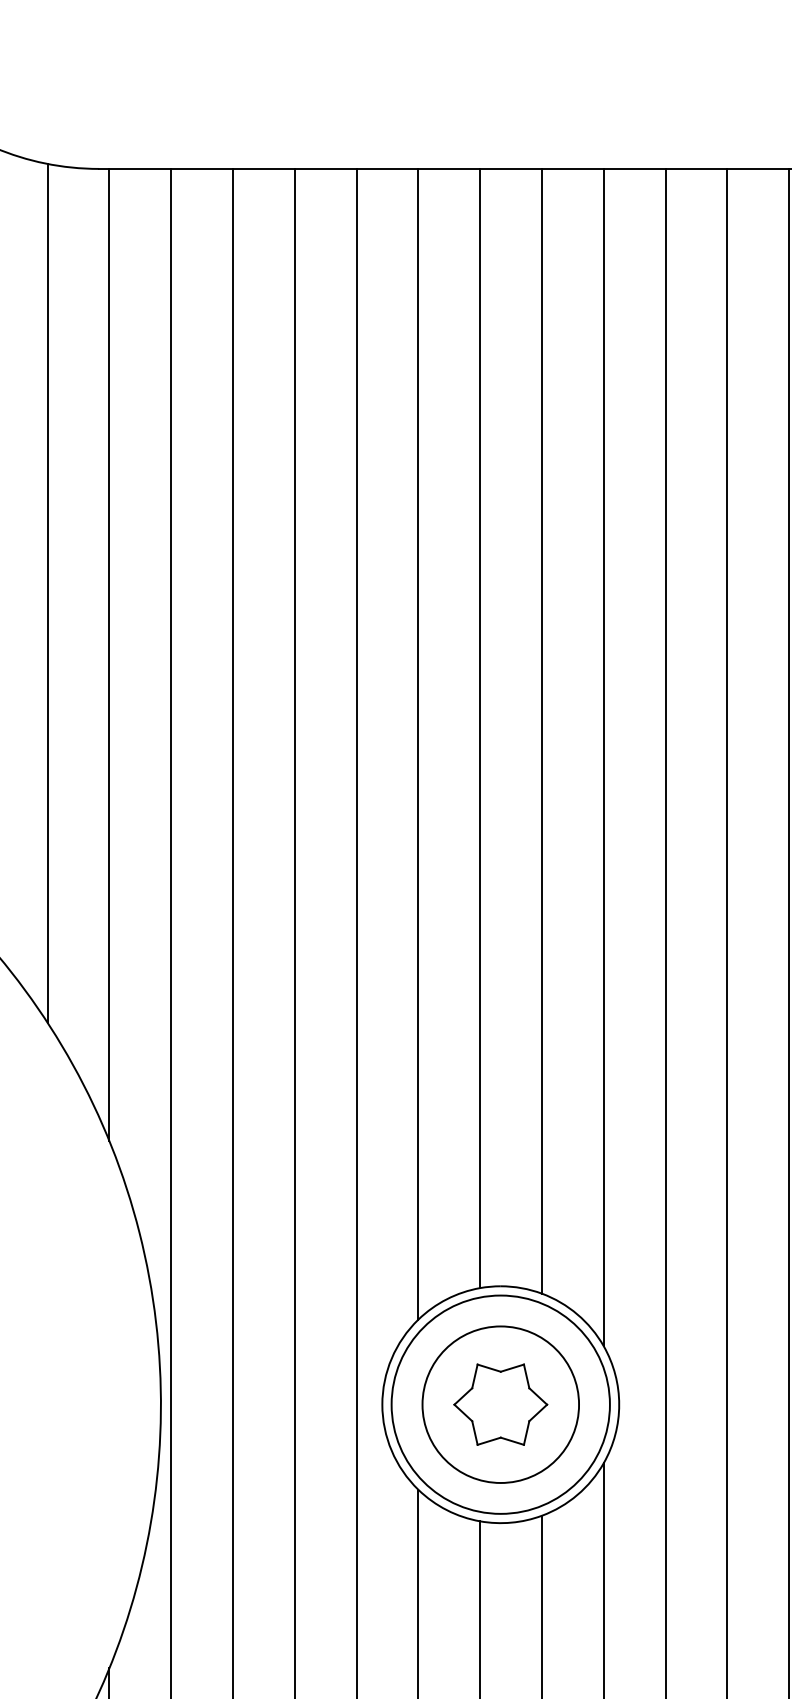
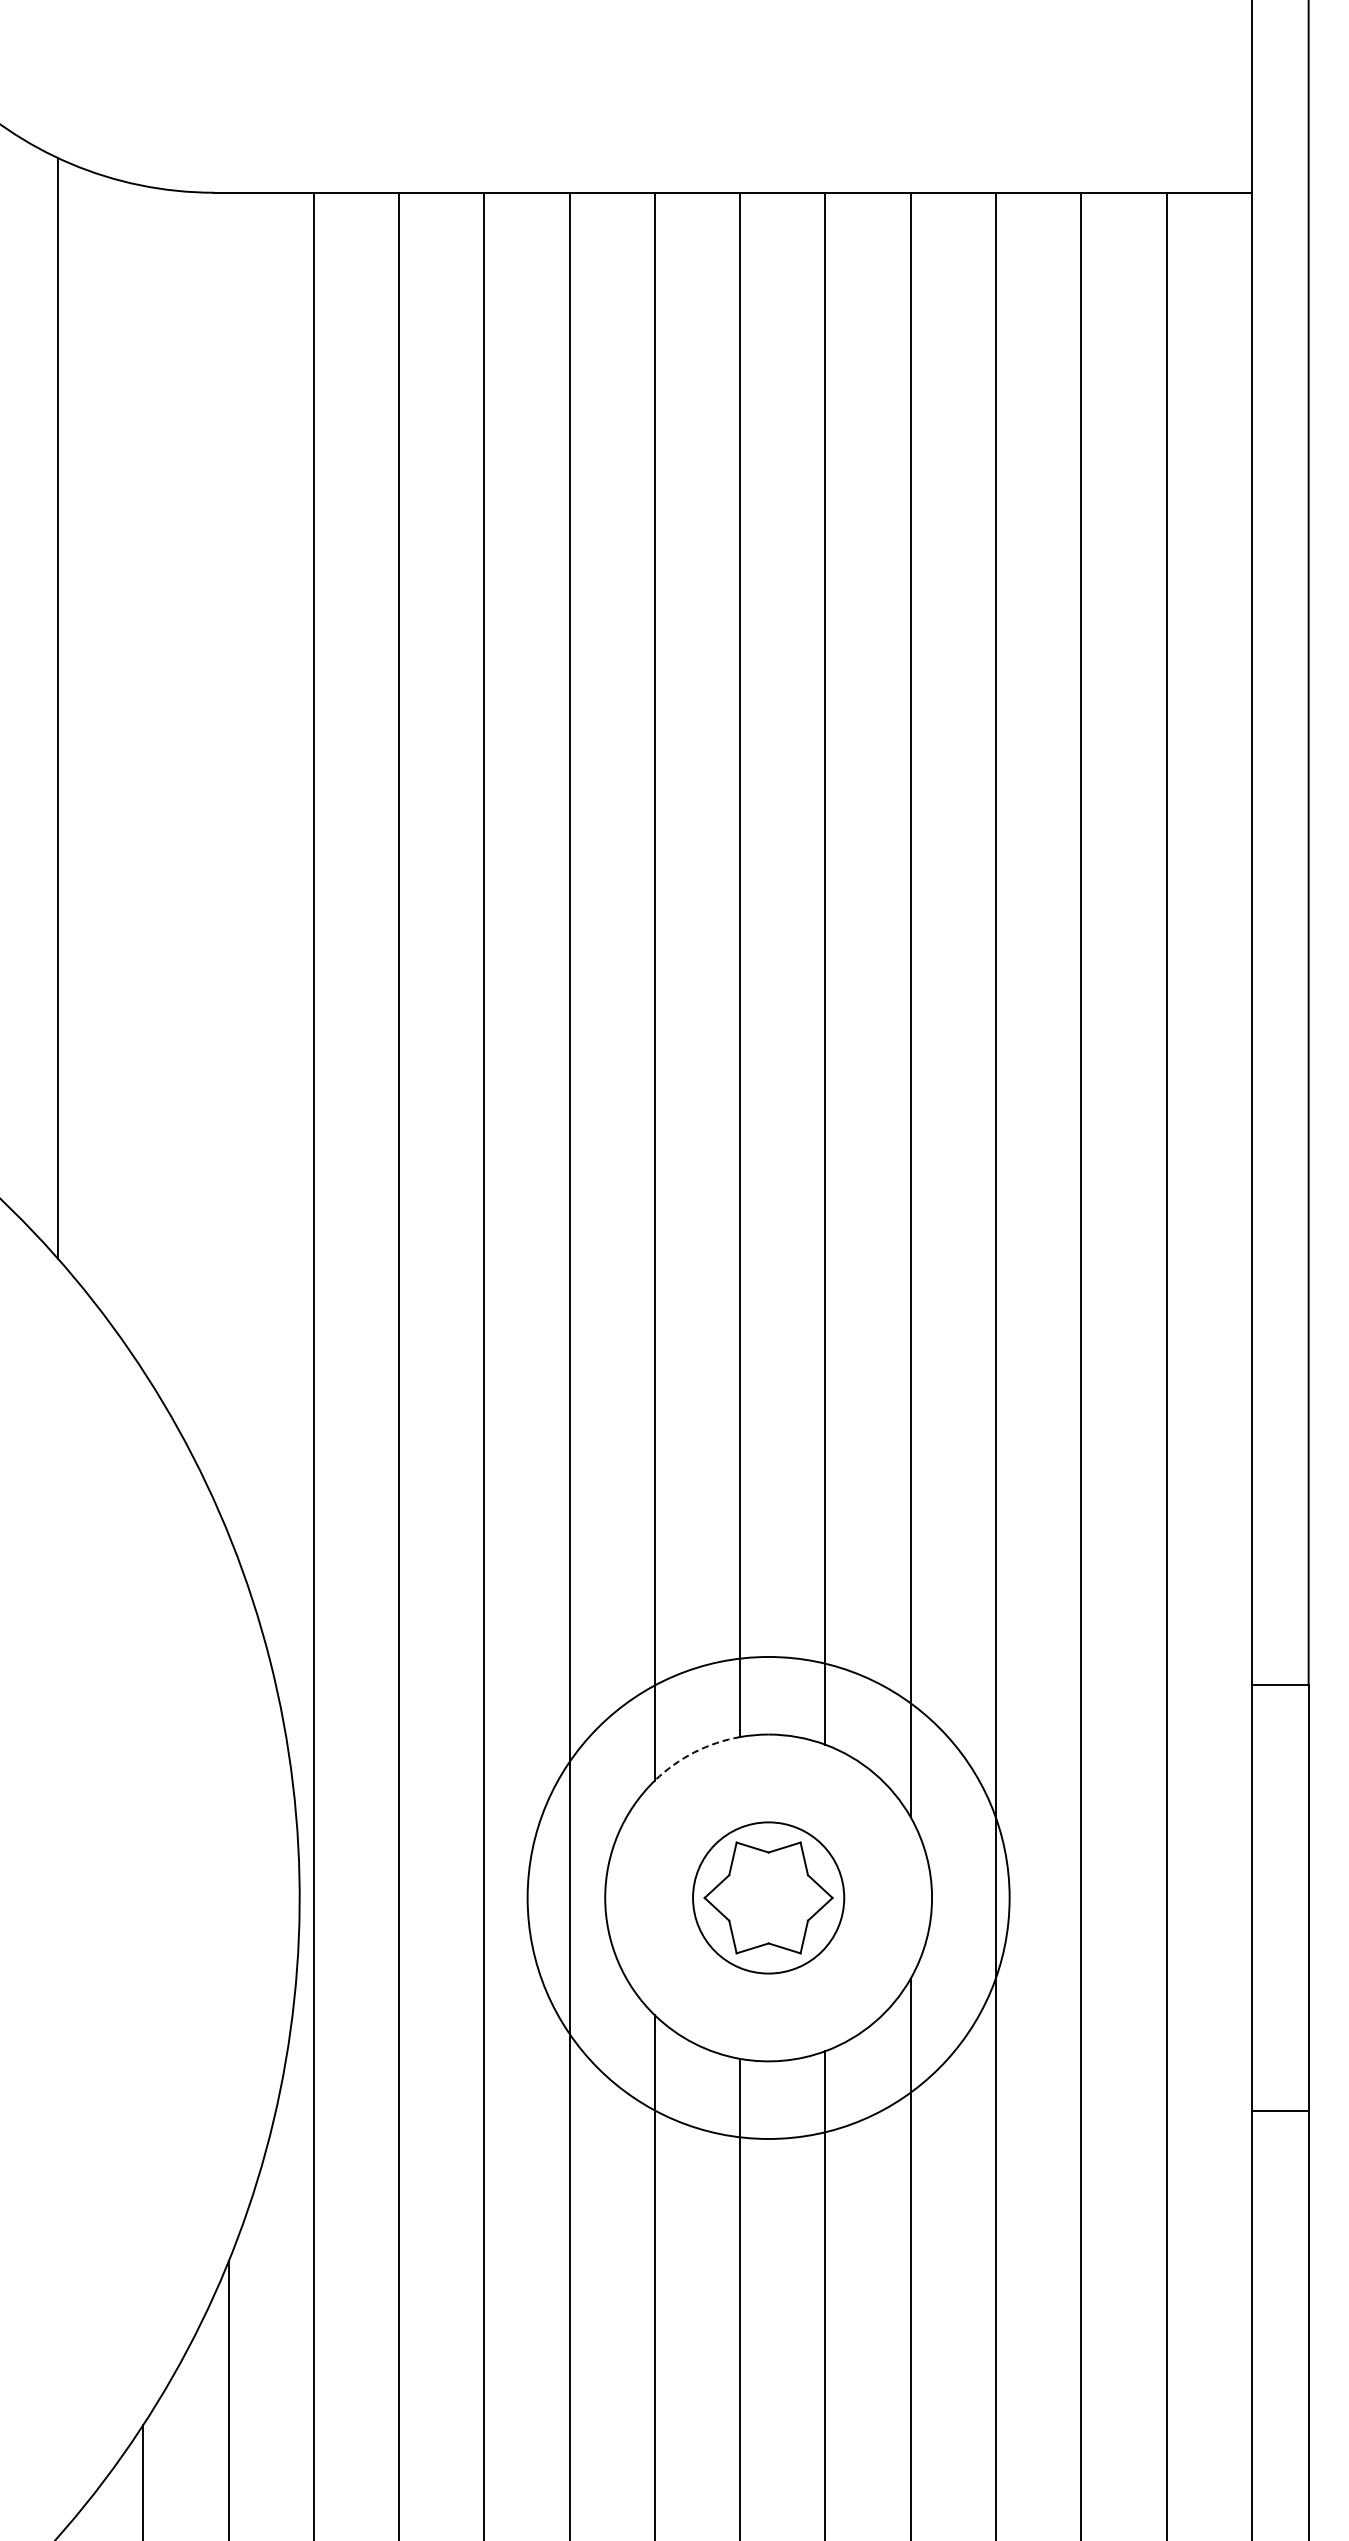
line: (47, 593) -> (143, 778), removed
line: (109, 655) -> (228, 863), removed
arc: (447, 1299) -> (694, 1752), solid -> dashed
circle: (500, 1404) -> (768, 1897), size x0.7
circle: (500, 1404) -> (768, 1897), size x1.6

